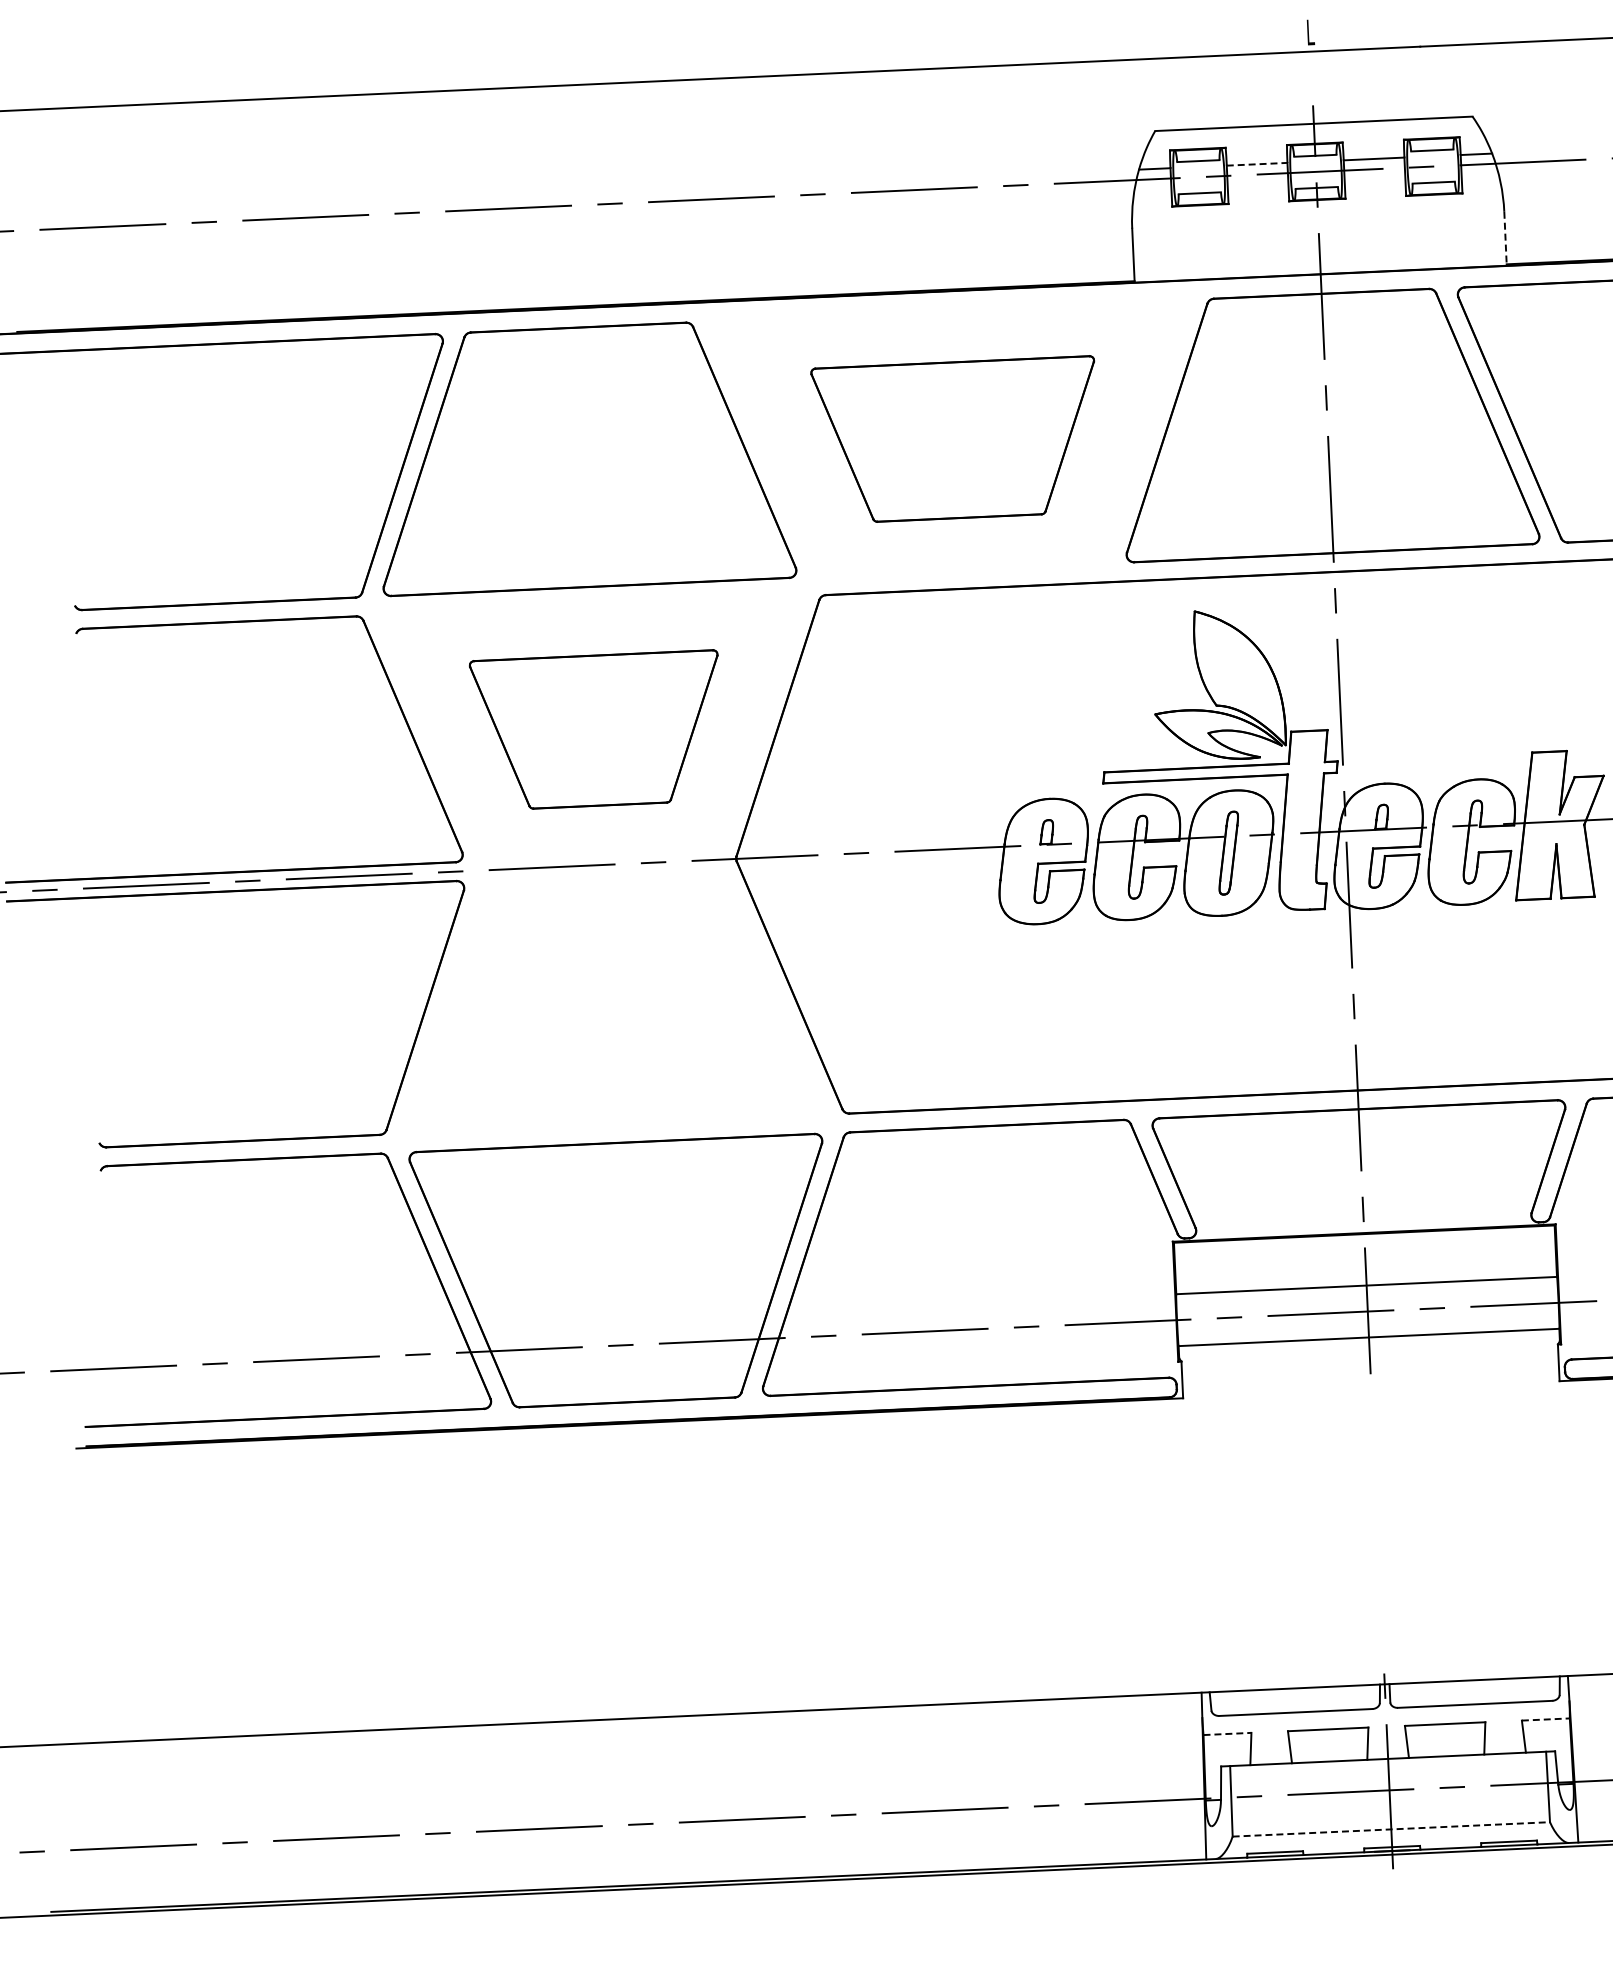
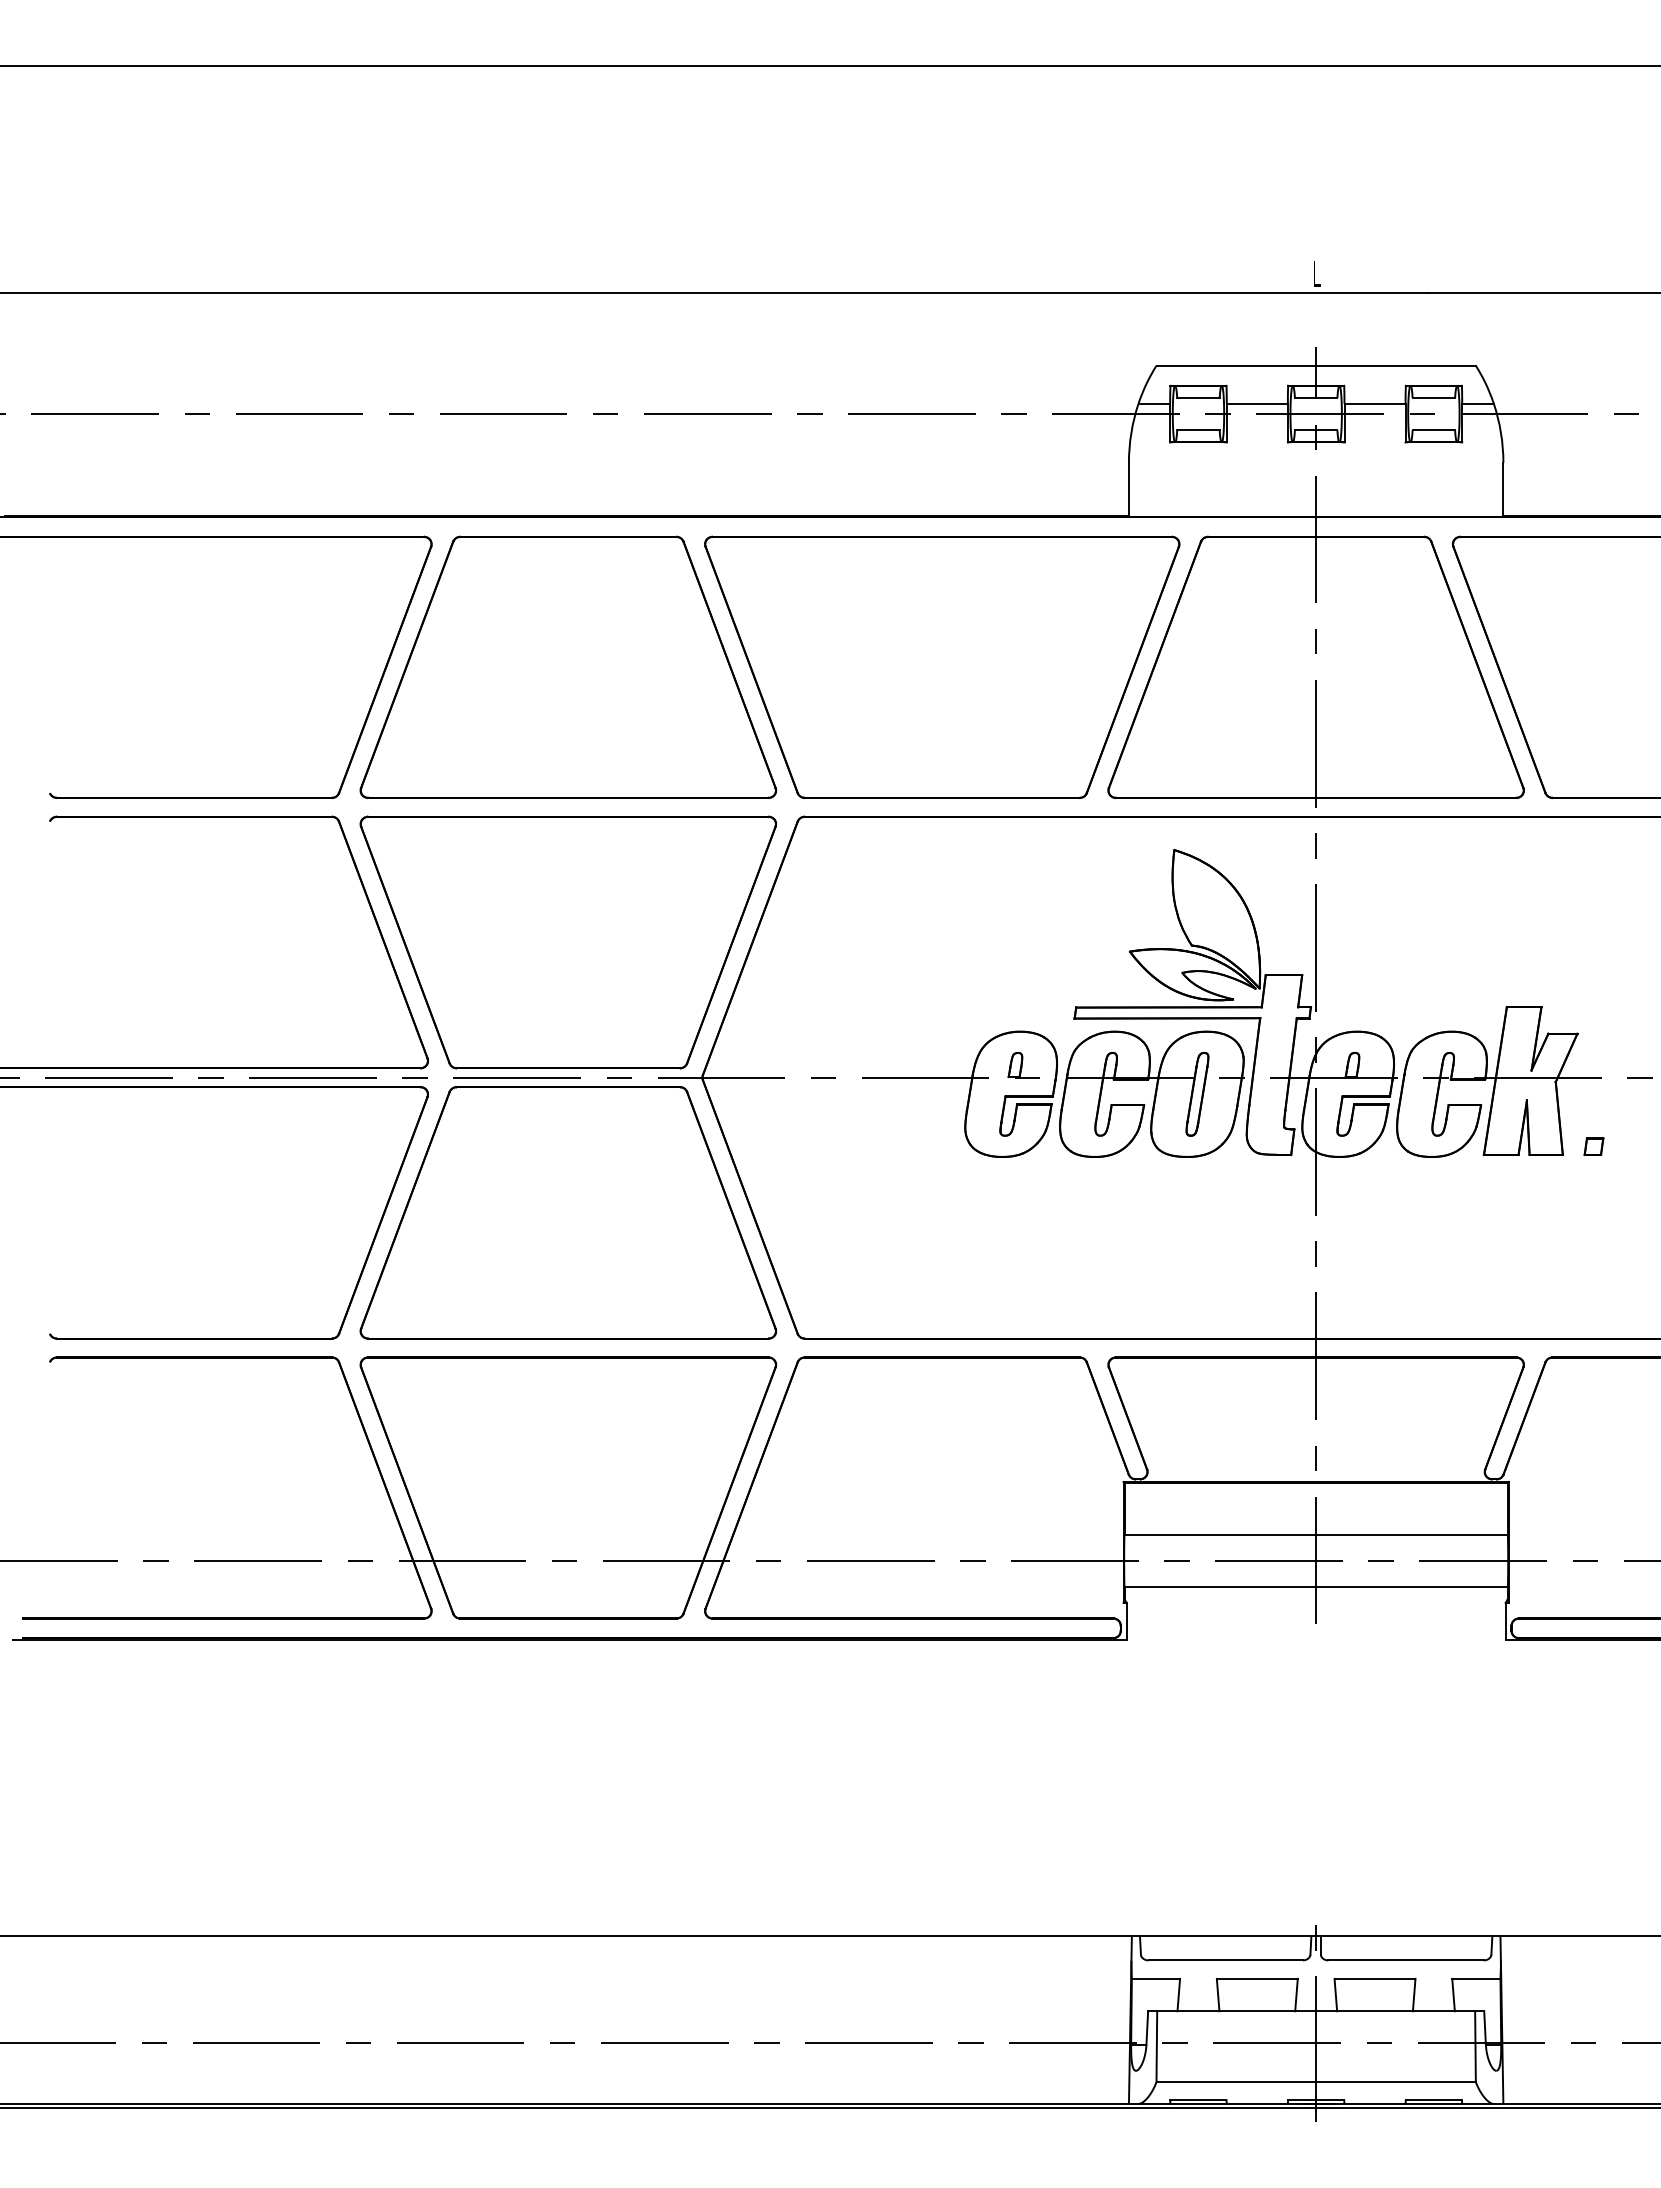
line: (1257, 163) -> (1257, 403), dashed -> solid
line: (1505, 238) -> (1503, 489), dashed -> solid
part: (956, 439) -> (942, 666), size x1.67
part: (596, 730) -> (568, 942), size x1.67
part: (609, 998) -> (568, 1212), added
line: (1545, 1719) -> (1476, 1978), dashed -> solid
line: (1227, 1733) -> (1156, 1978), dashed -> solid
line: (1391, 1829) -> (1316, 2082), dashed -> solid

